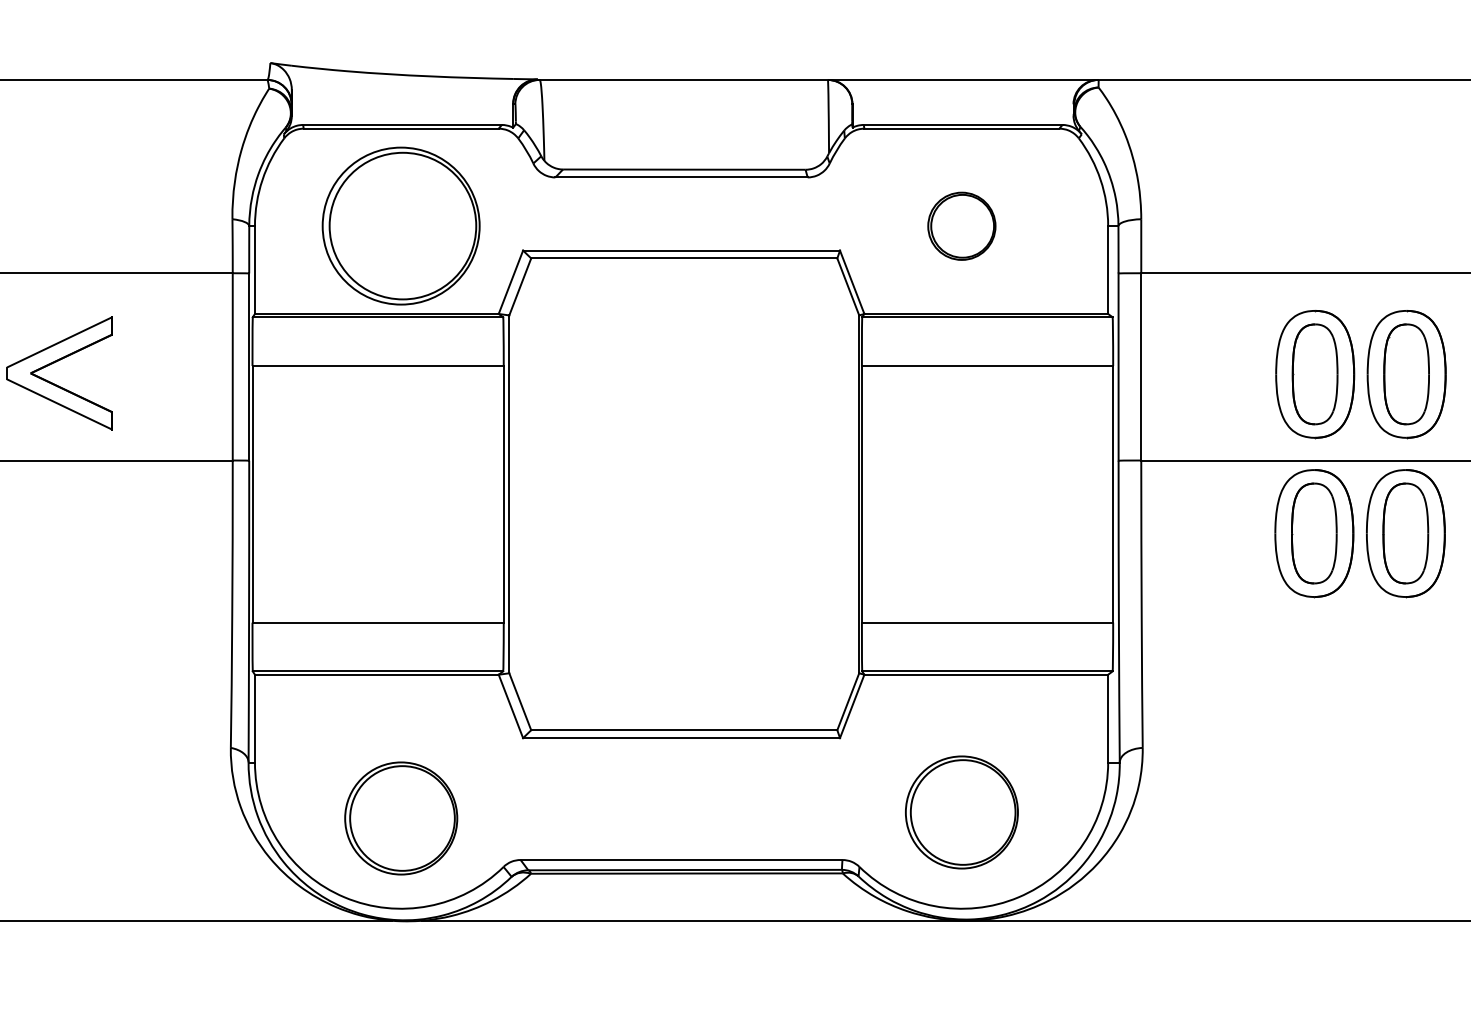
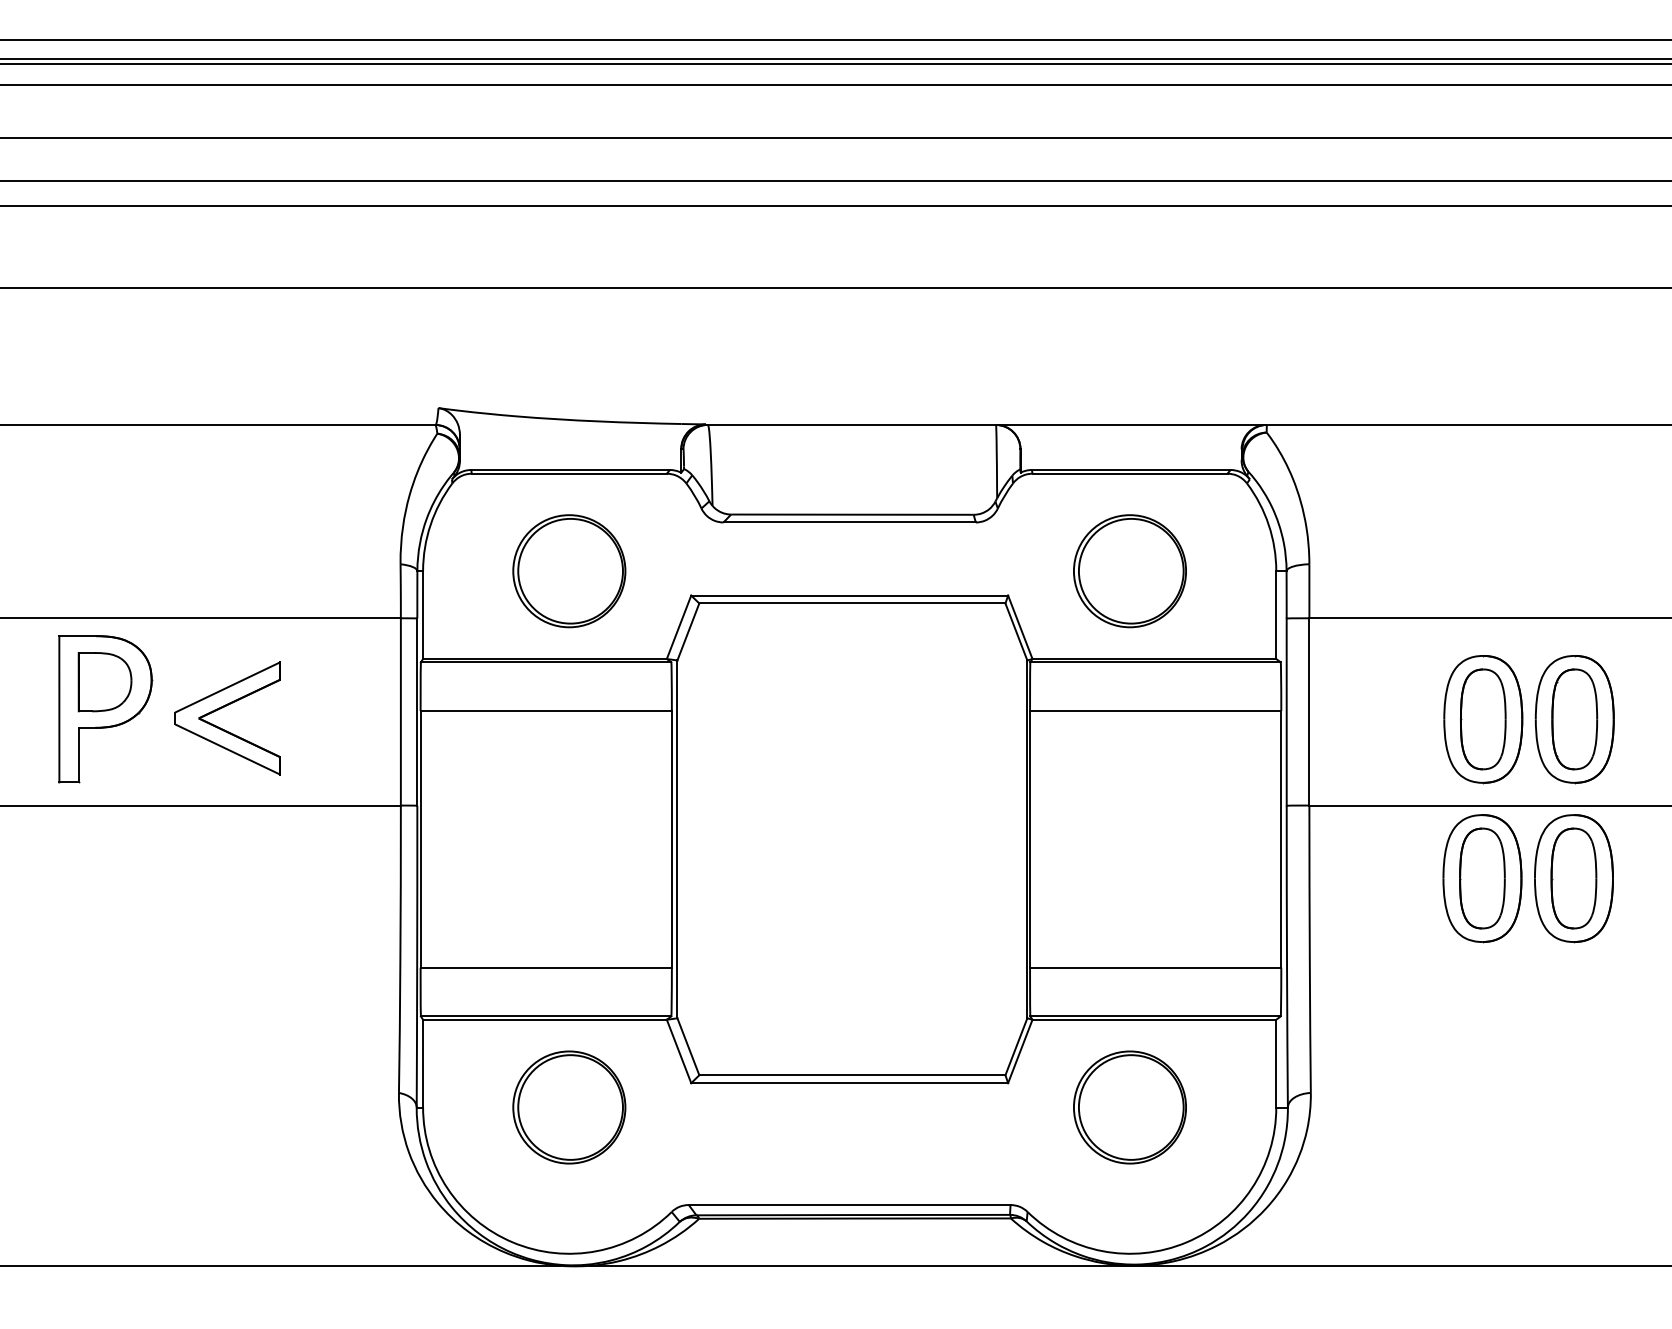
part: (401, 226) -> (569, 571), size x0.71
part: (961, 226) -> (1129, 571), size x1.67
part: (961, 812) -> (1129, 1107), moved
part: (401, 818) -> (569, 1107), moved

